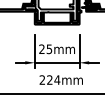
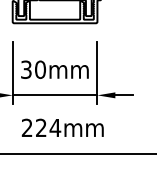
text: (45, 49) -> (32, 70), 25mm -> 30mm

